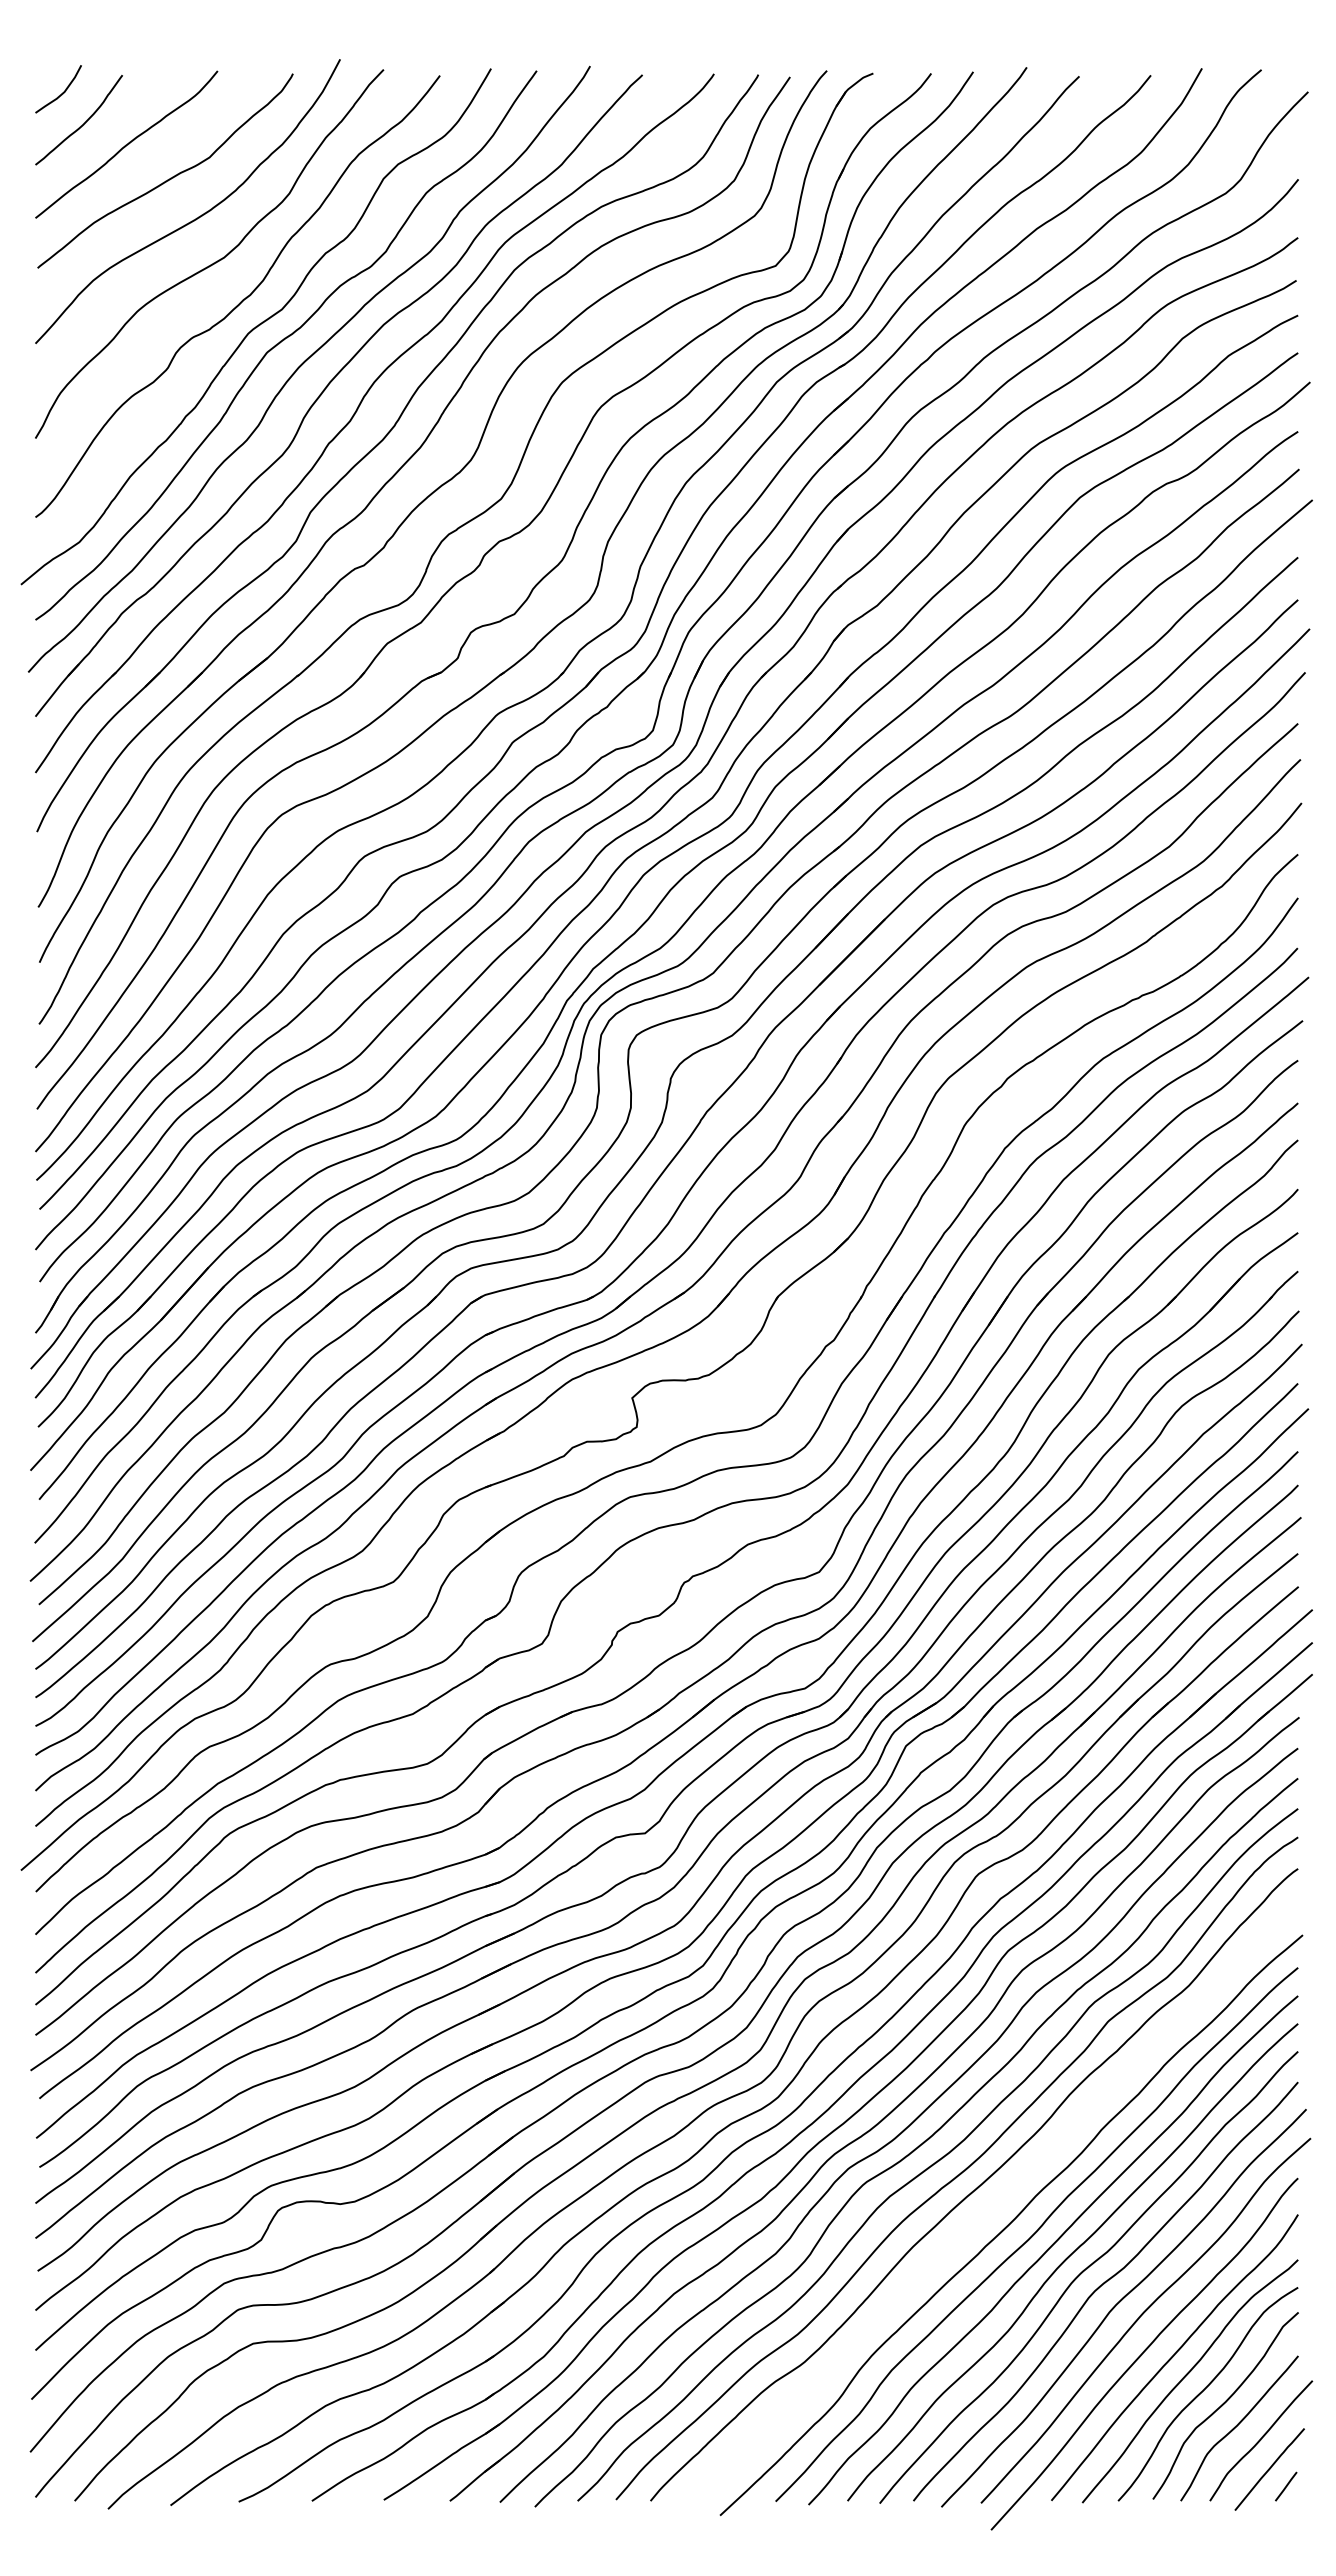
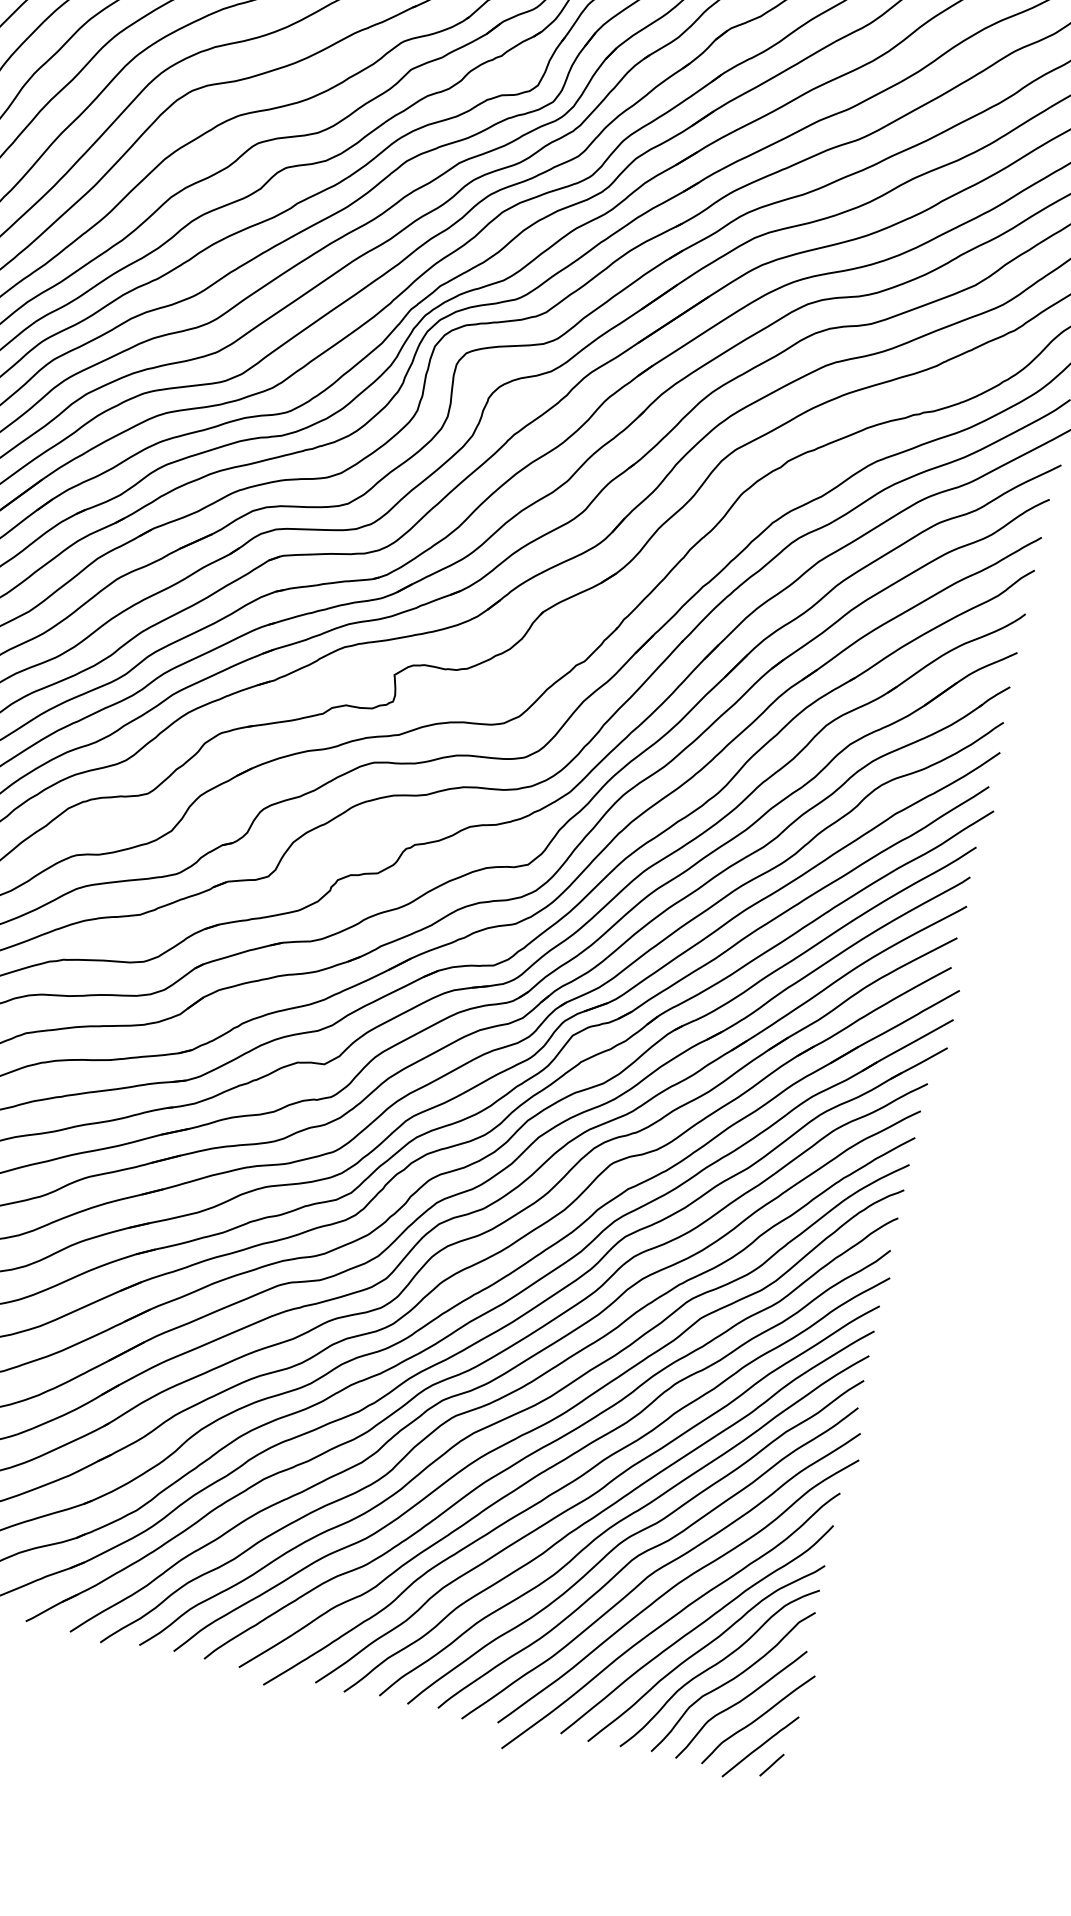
curve: (993, 2203) -> (564, 1458), added

